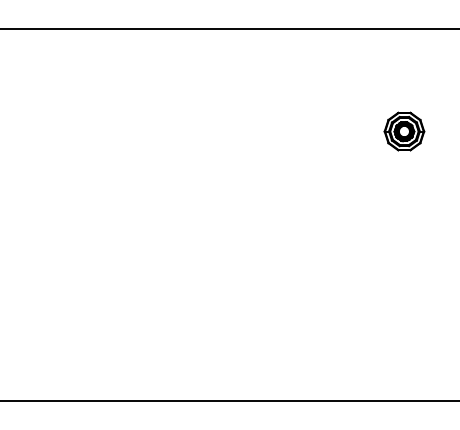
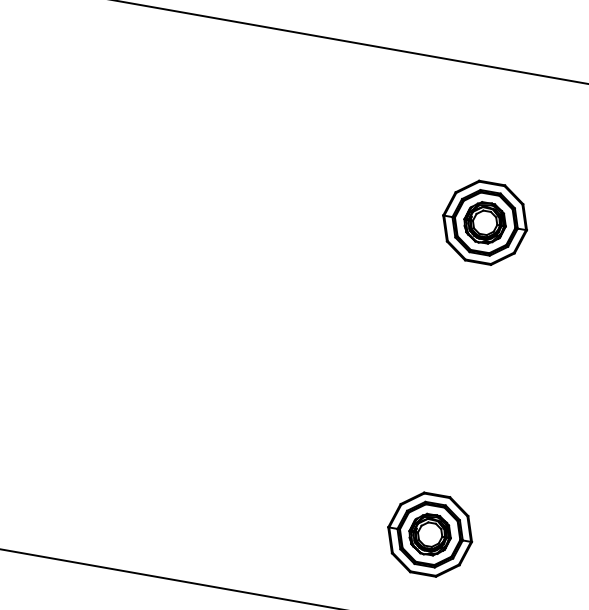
part: (404, 131) -> (485, 222), size x1.43
part: (404, 341) -> (430, 533), added

